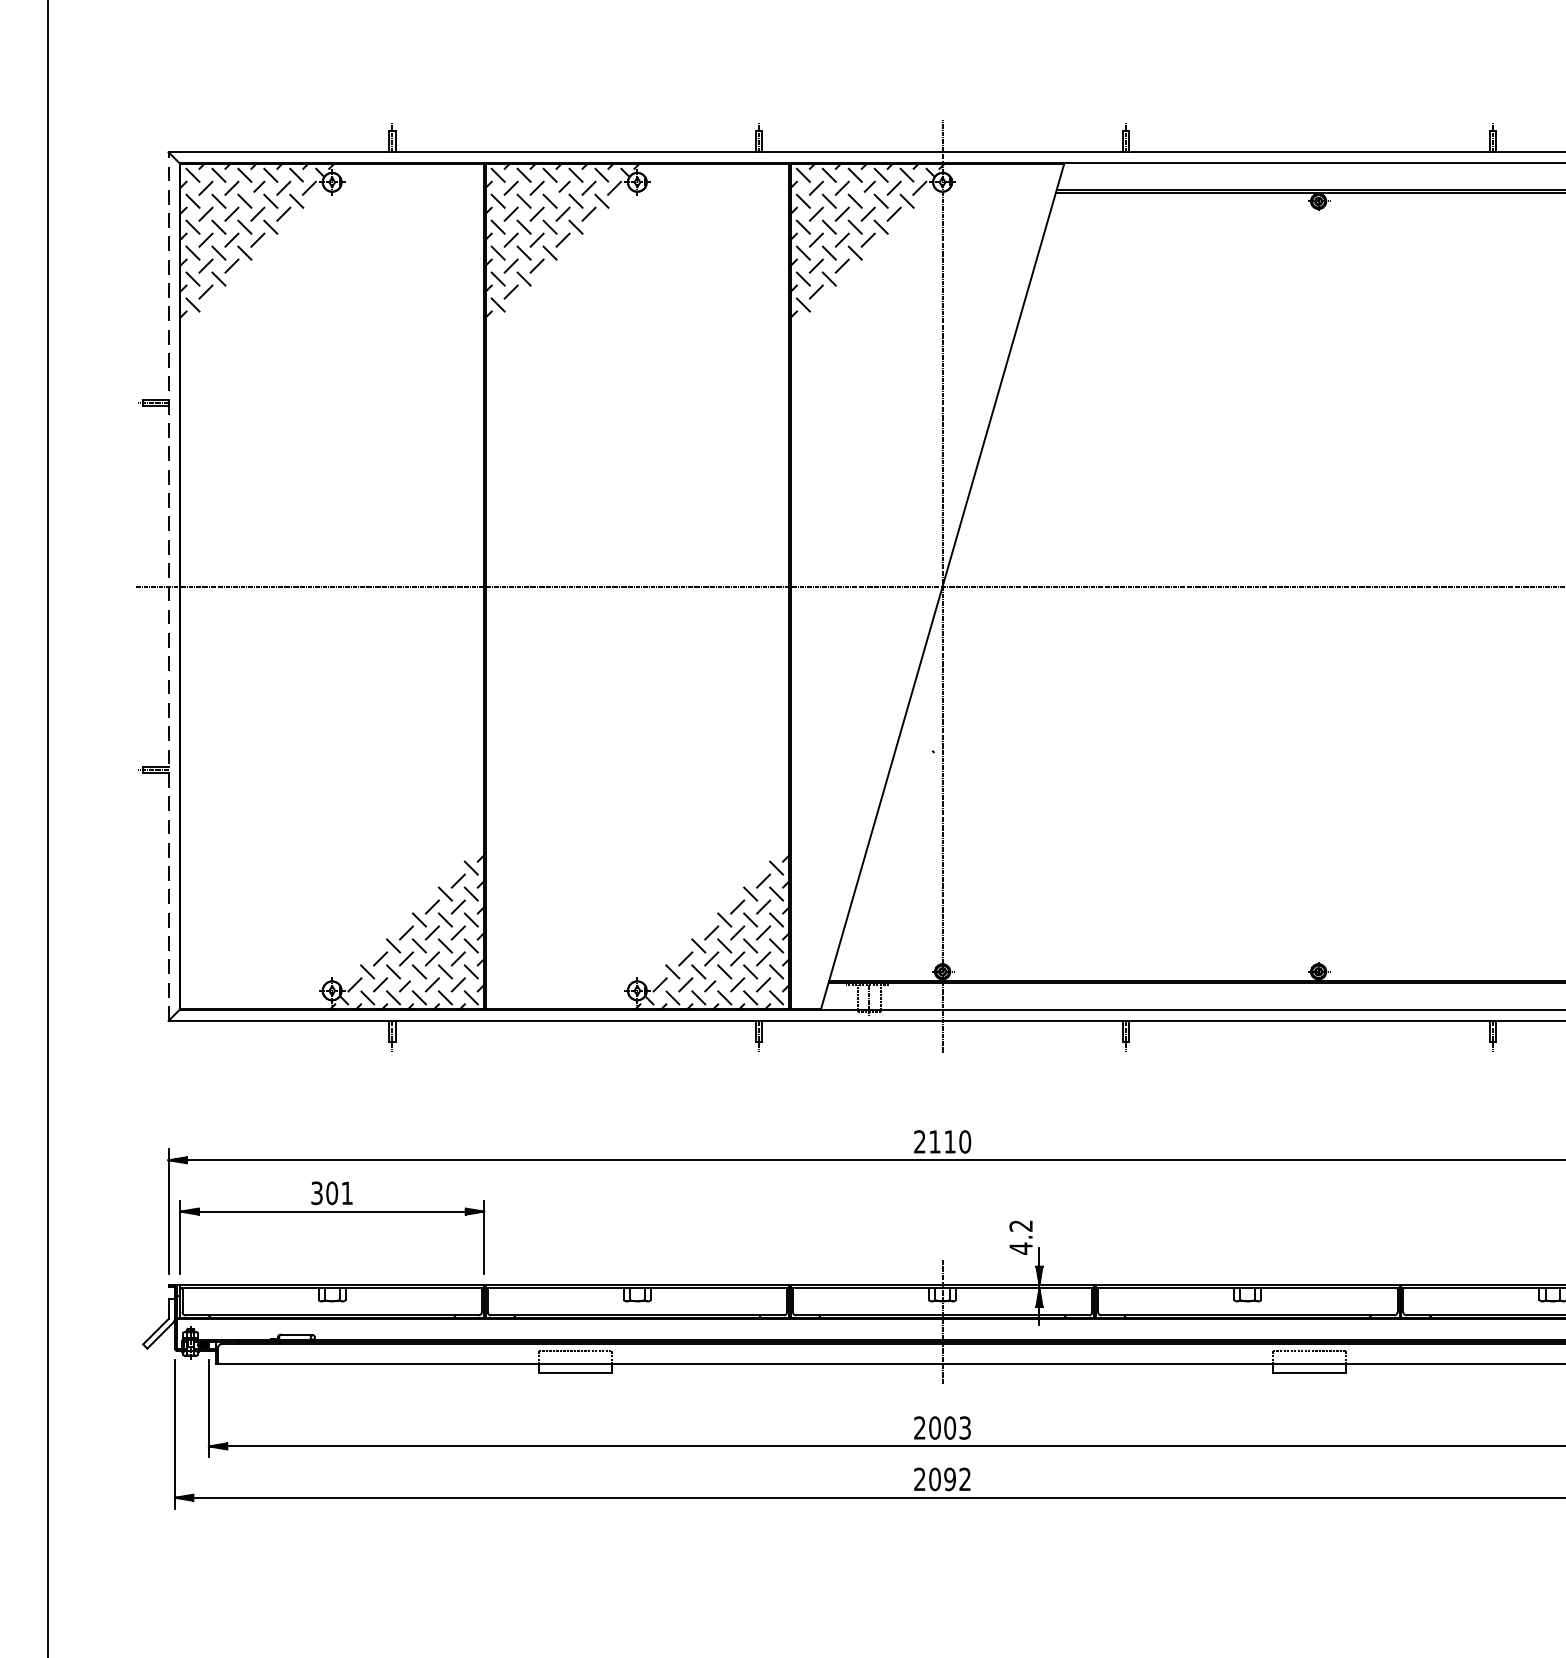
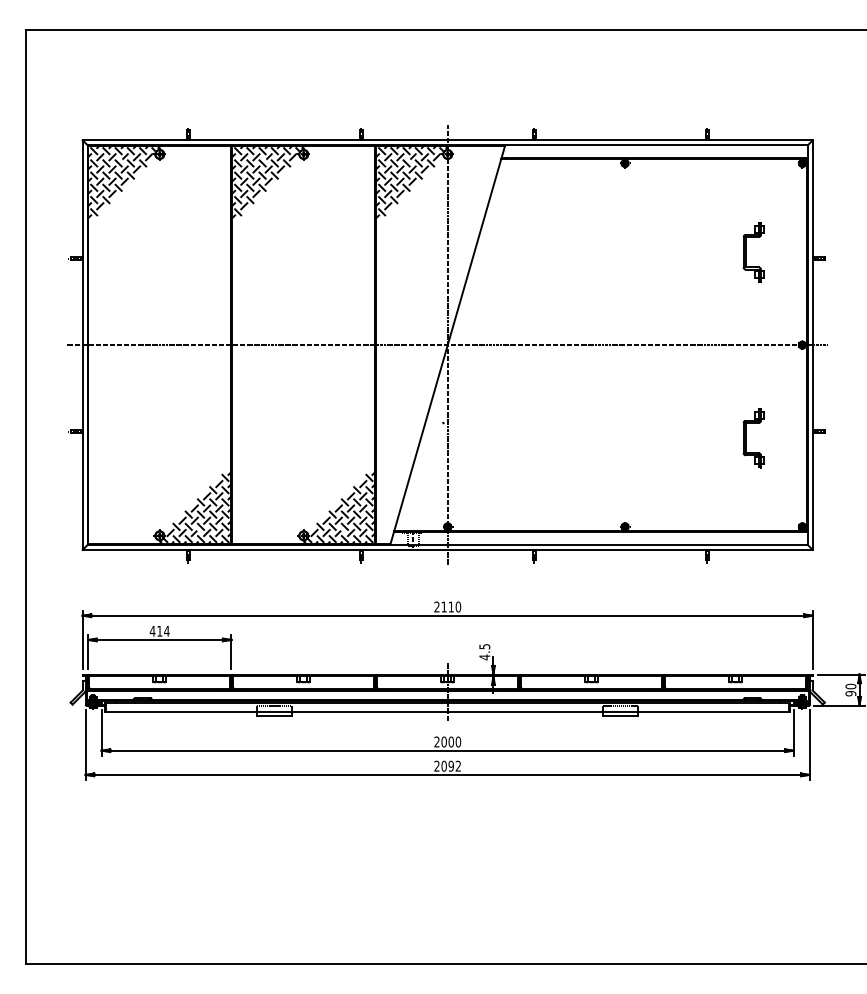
line: (168, 587) -> (82, 345), dashed -> solid
text: (331, 1191) -> (159, 630), 301 -> 414
text: (1020, 1225) -> (484, 646), 4.2 -> 4.5
text: (965, 1426) -> (458, 741), 2003 -> 2000

